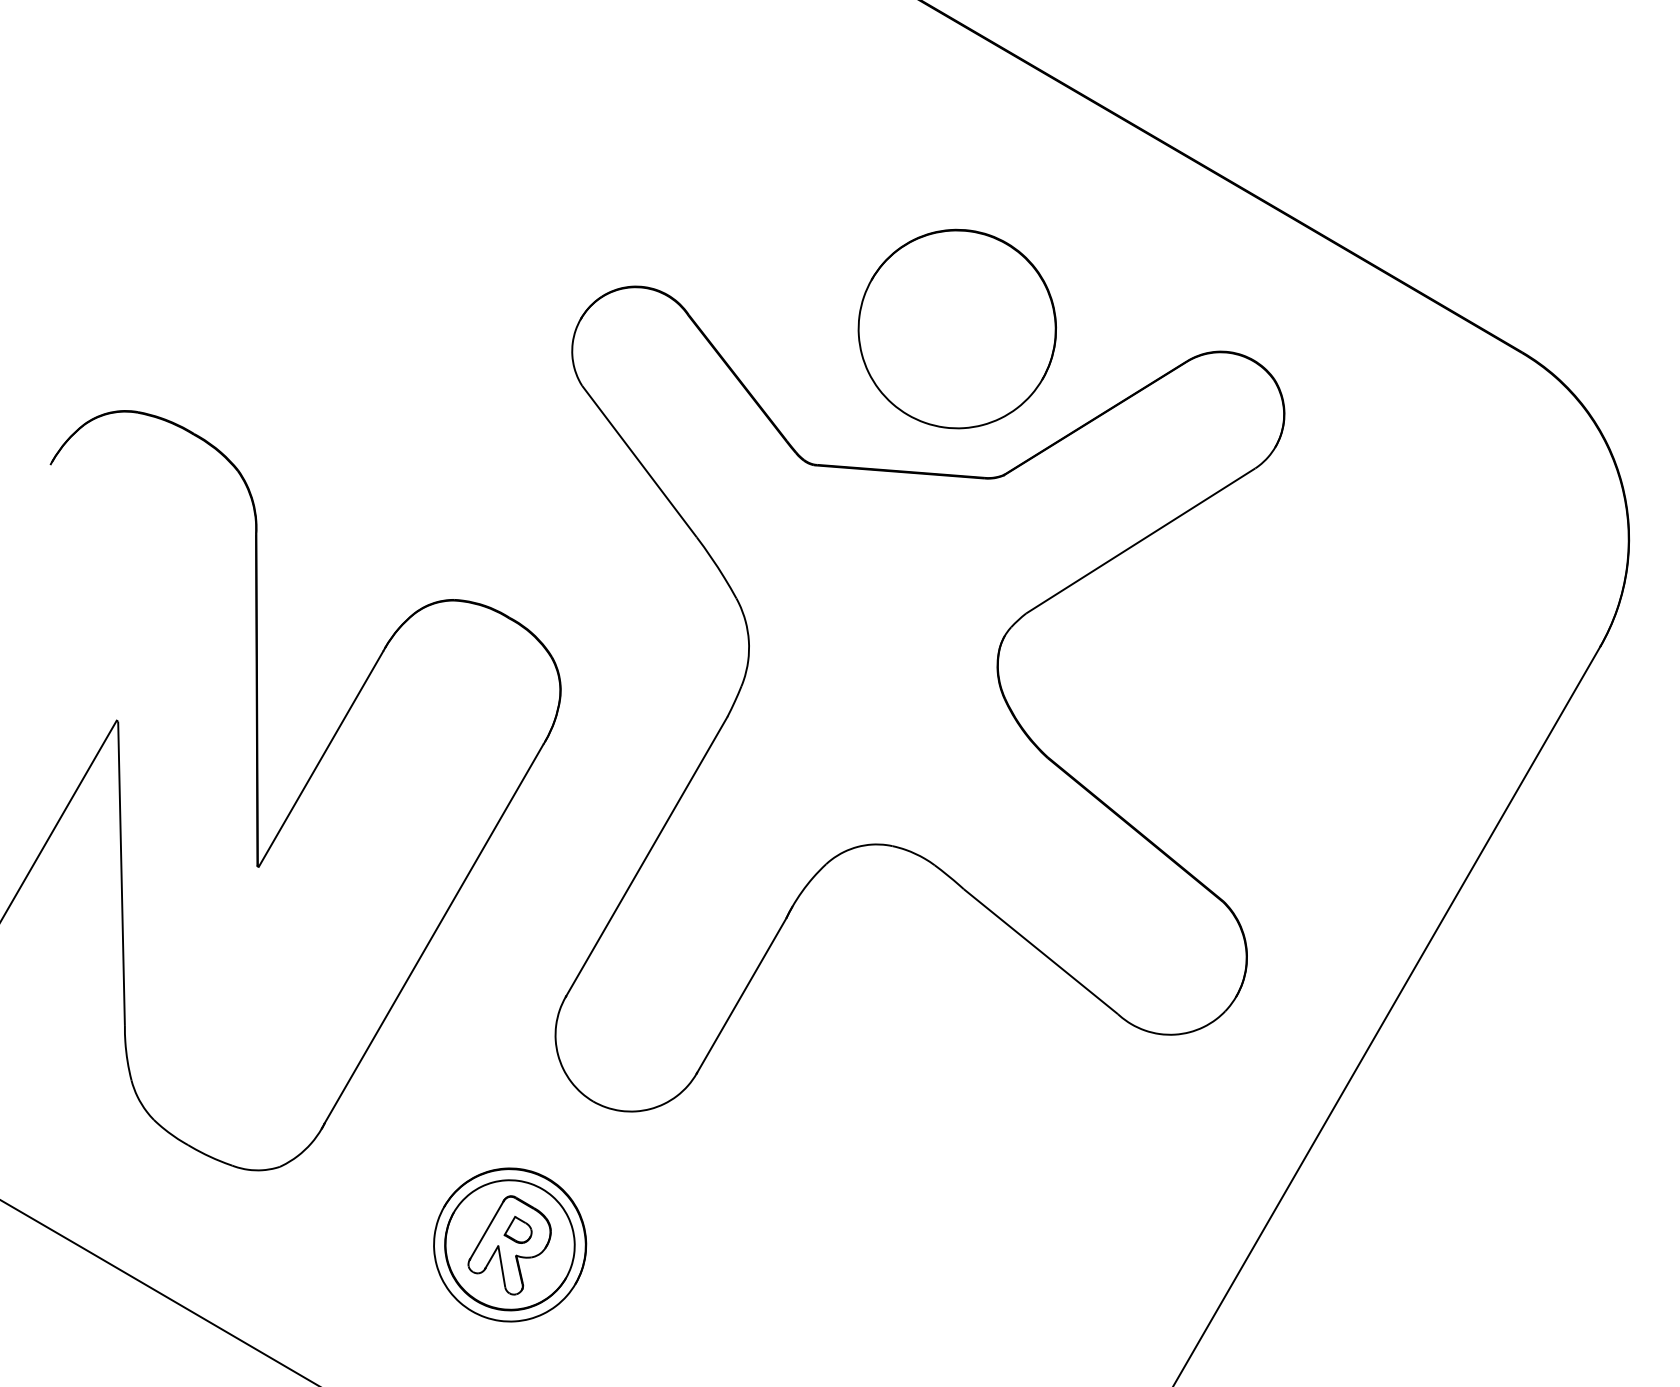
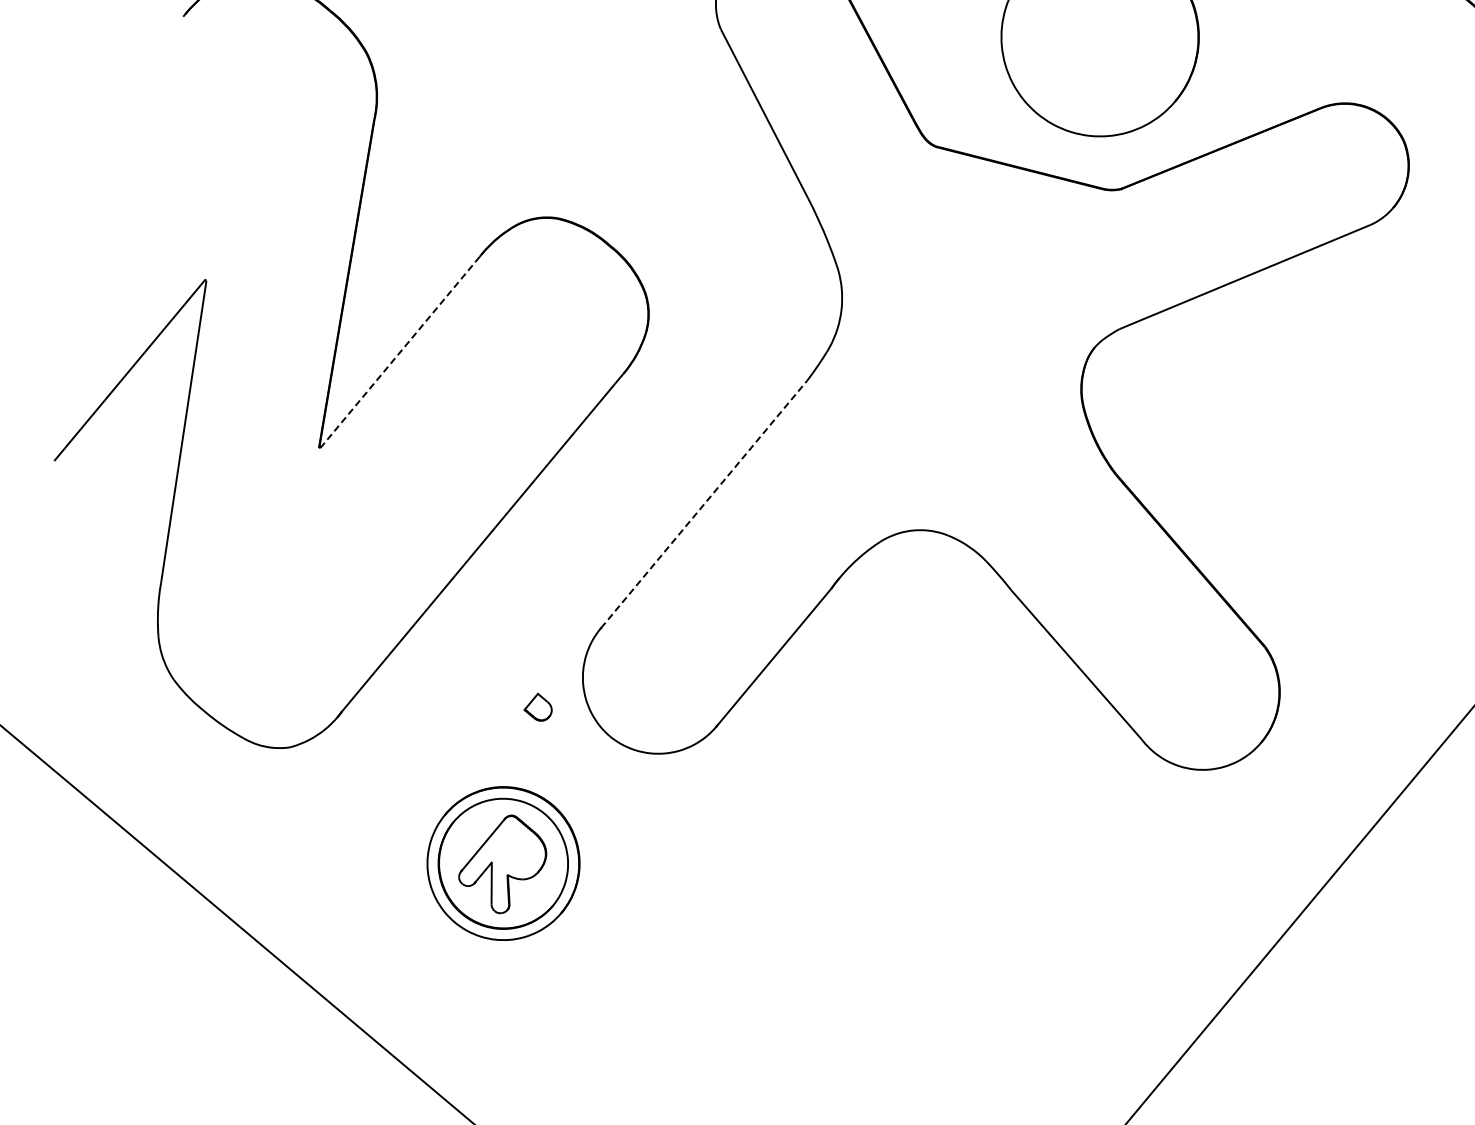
line: (321, 758) -> (400, 352), solid -> dashed
line: (647, 856) -> (705, 504), solid -> dashed
part: (517, 1229) -> (538, 706), moved

